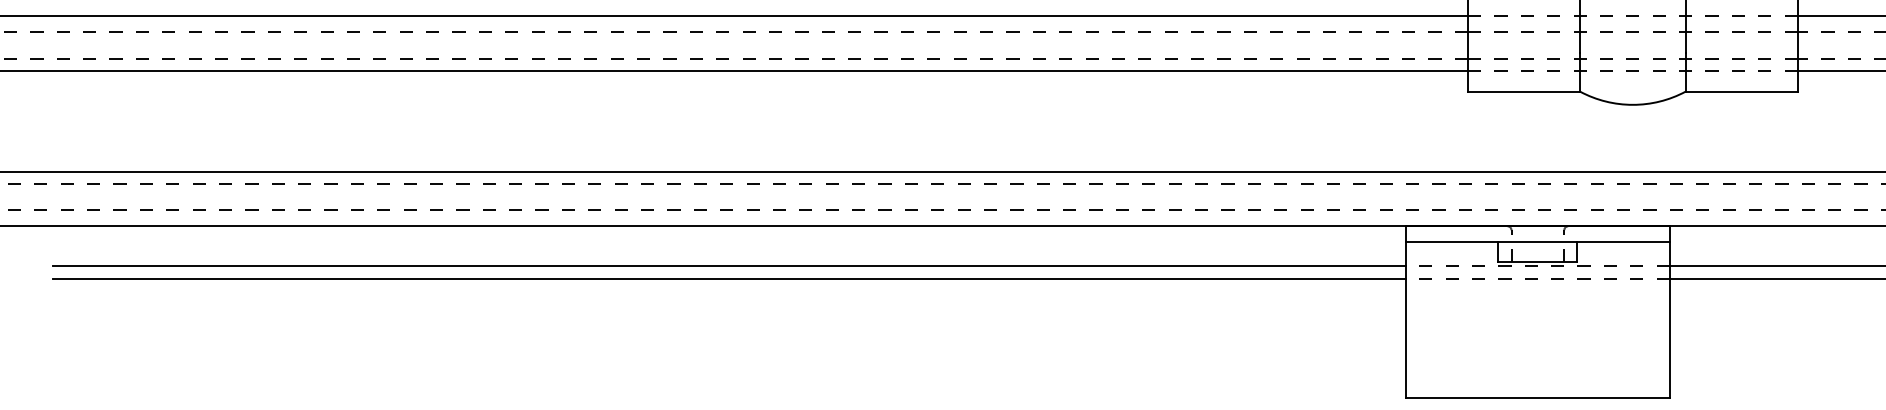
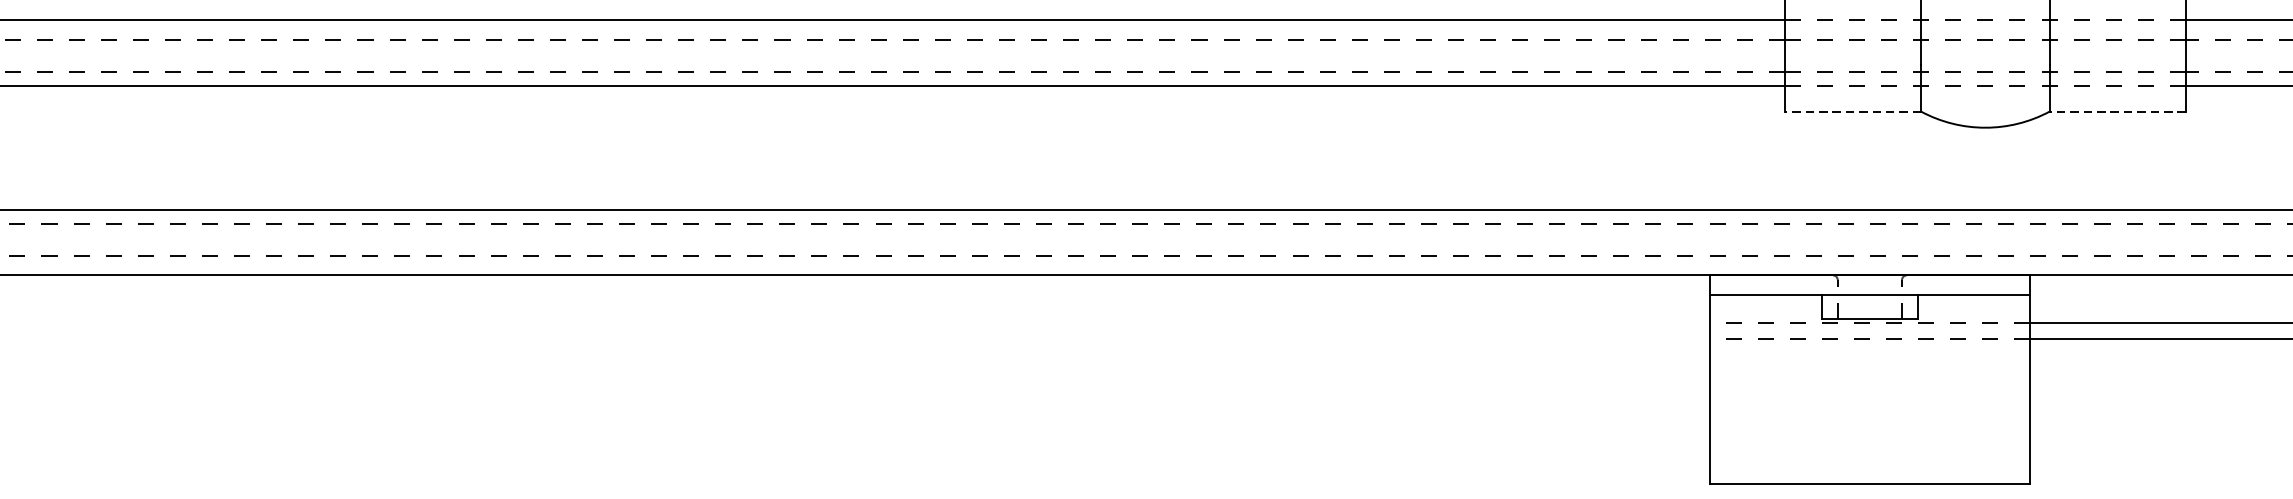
line: (1523, 91) -> (1852, 111), solid -> dashed
line: (1741, 91) -> (2117, 111), solid -> dashed
line: (729, 265) -> (886, 323), removed
line: (729, 278) -> (886, 338), removed

